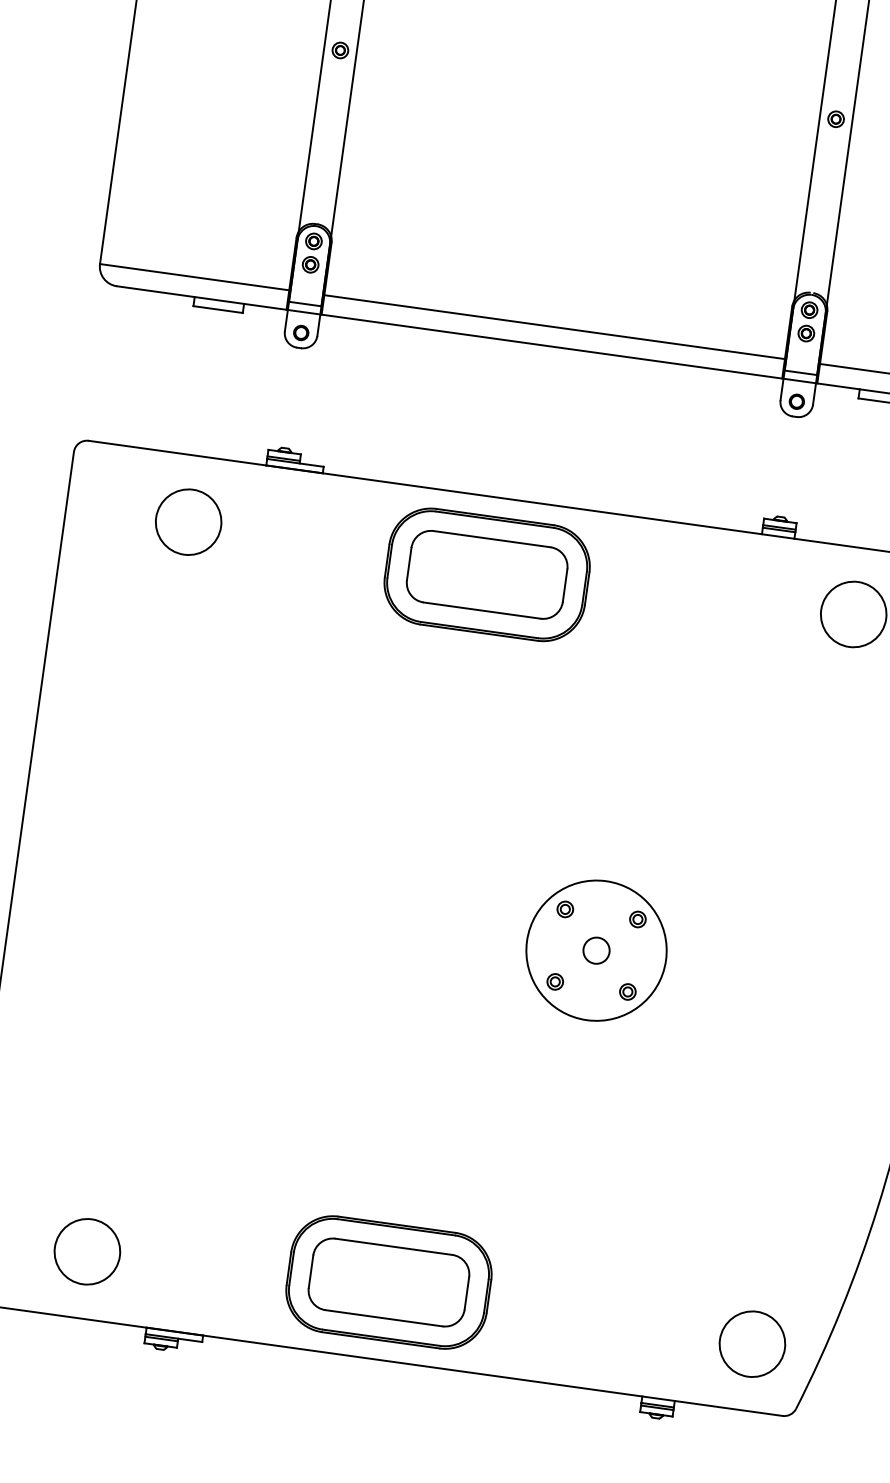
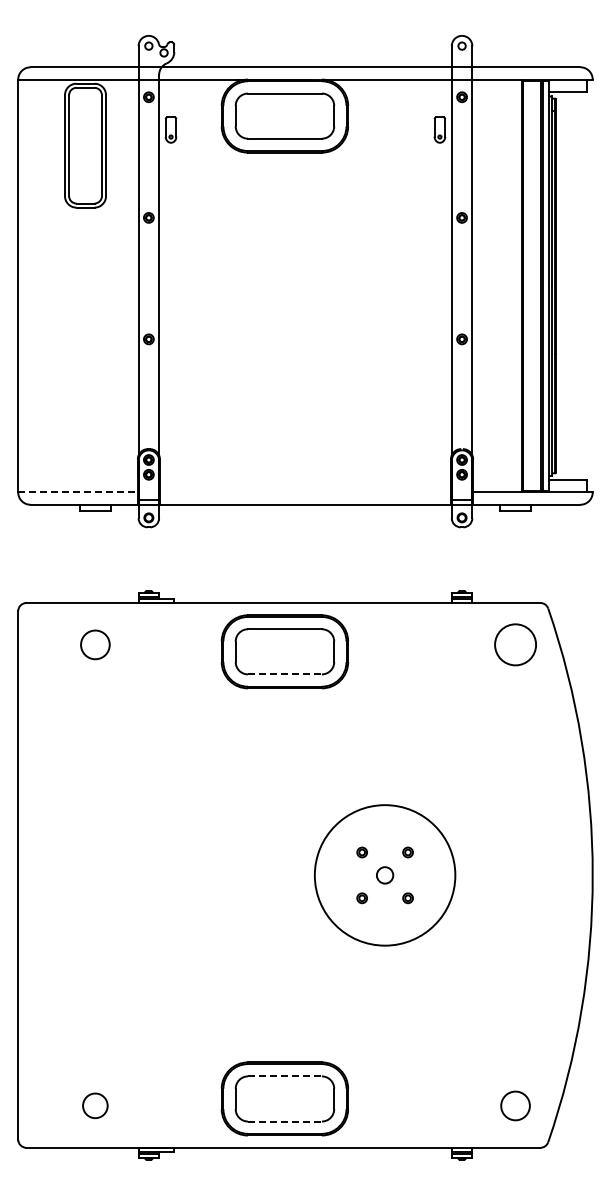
line: (195, 277) -> (78, 492), solid -> dashed
line: (553, 327) -> (304, 492), removed
circle: (188, 521) -> (95, 644), size x0.7
line: (481, 610) -> (284, 674), solid -> dashed
circle: (597, 950) -> (385, 875), size x1.6
line: (393, 1246) -> (284, 1076), solid -> dashed
circle: (86, 1251) -> (94, 1105), size x0.6
line: (383, 1318) -> (284, 1121), solid -> dashed
circle: (752, 1343) -> (515, 1105), size x0.7

